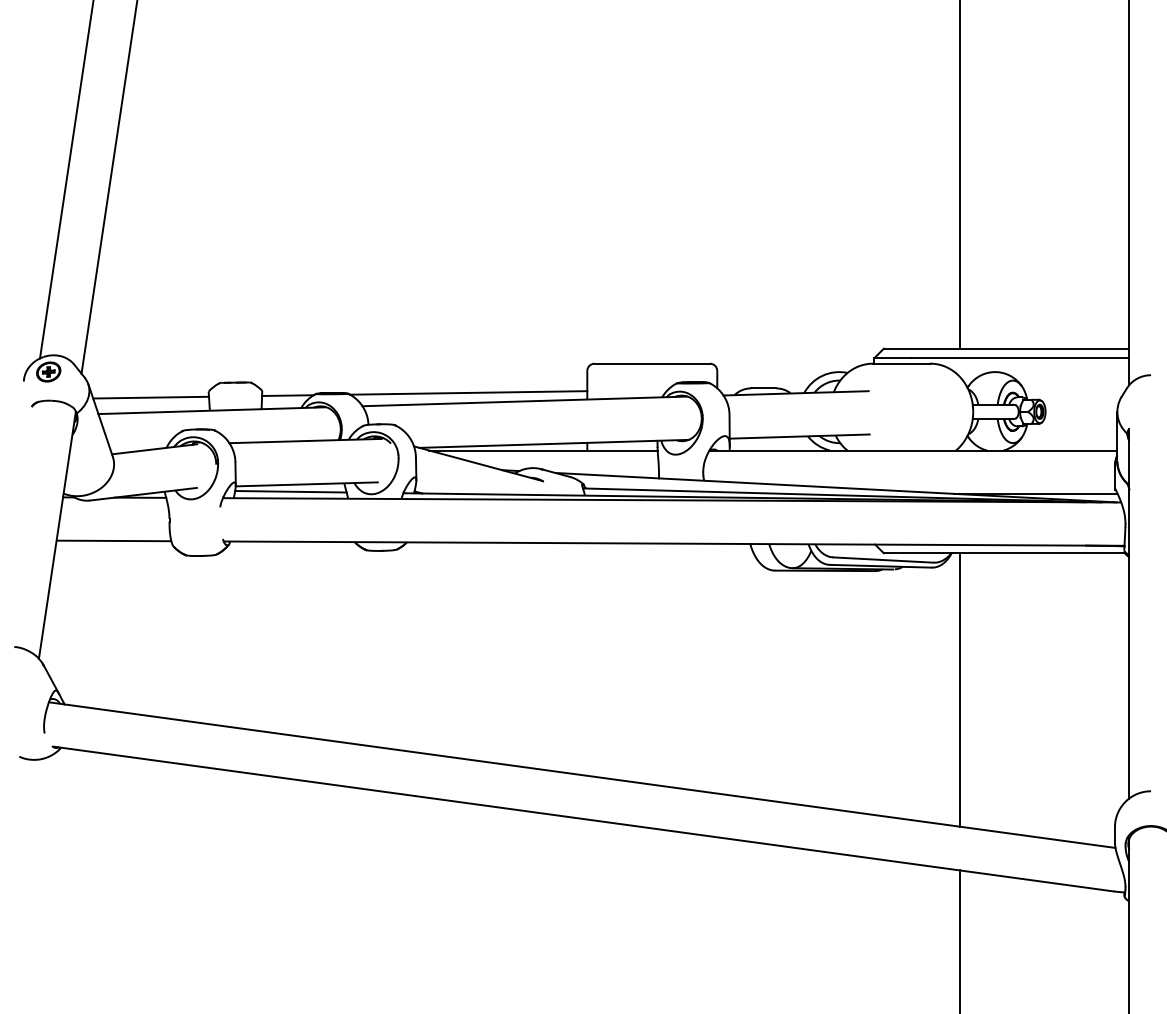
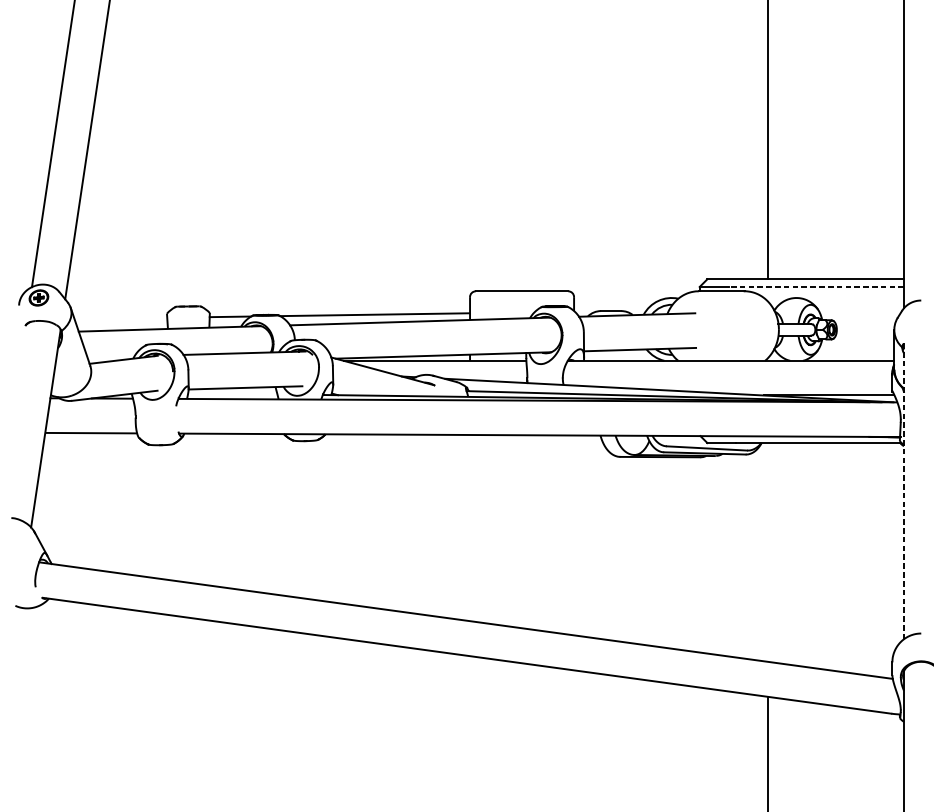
line: (1019, 358) -> (815, 287), solid -> dashed
line: (150, 397) -> (120, 318), removed
line: (290, 491) -> (232, 393), removed
line: (1129, 613) -> (904, 491), solid -> dashed
line: (959, 689) -> (767, 552), removed

